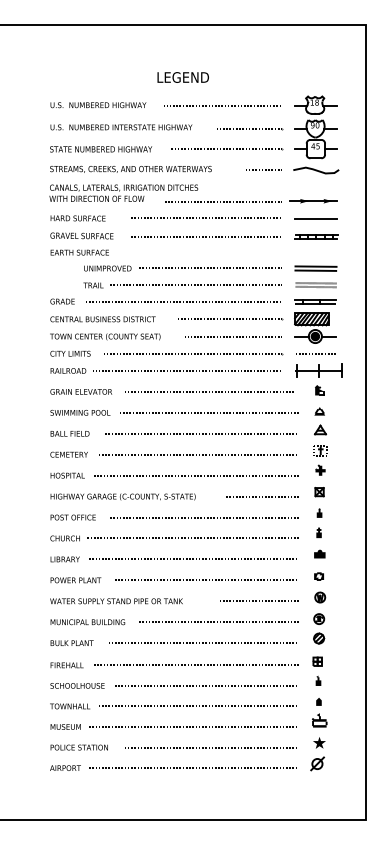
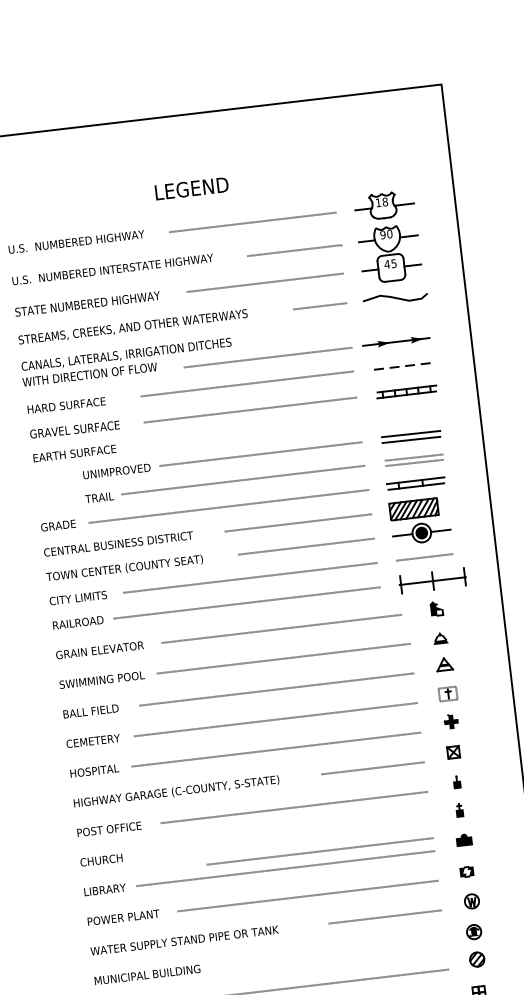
line: (316, 218) -> (403, 365), solid -> dashed
line: (191, 538) -> (280, 839), removed
line: (217, 621) -> (318, 850), moved

